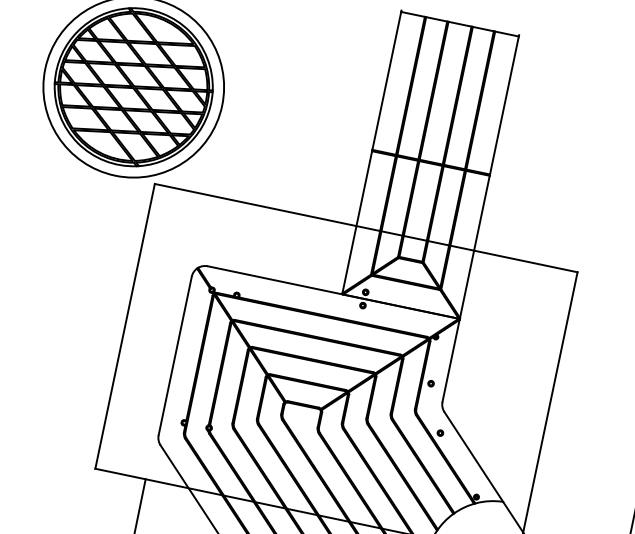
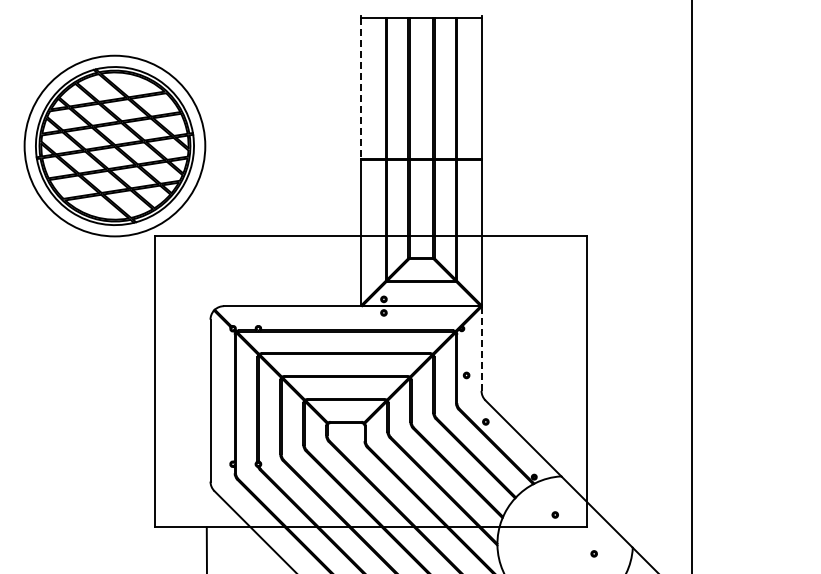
line: (386, 81) -> (361, 88), solid -> dashed
line: (451, 360) -> (481, 348), solid -> dashed

